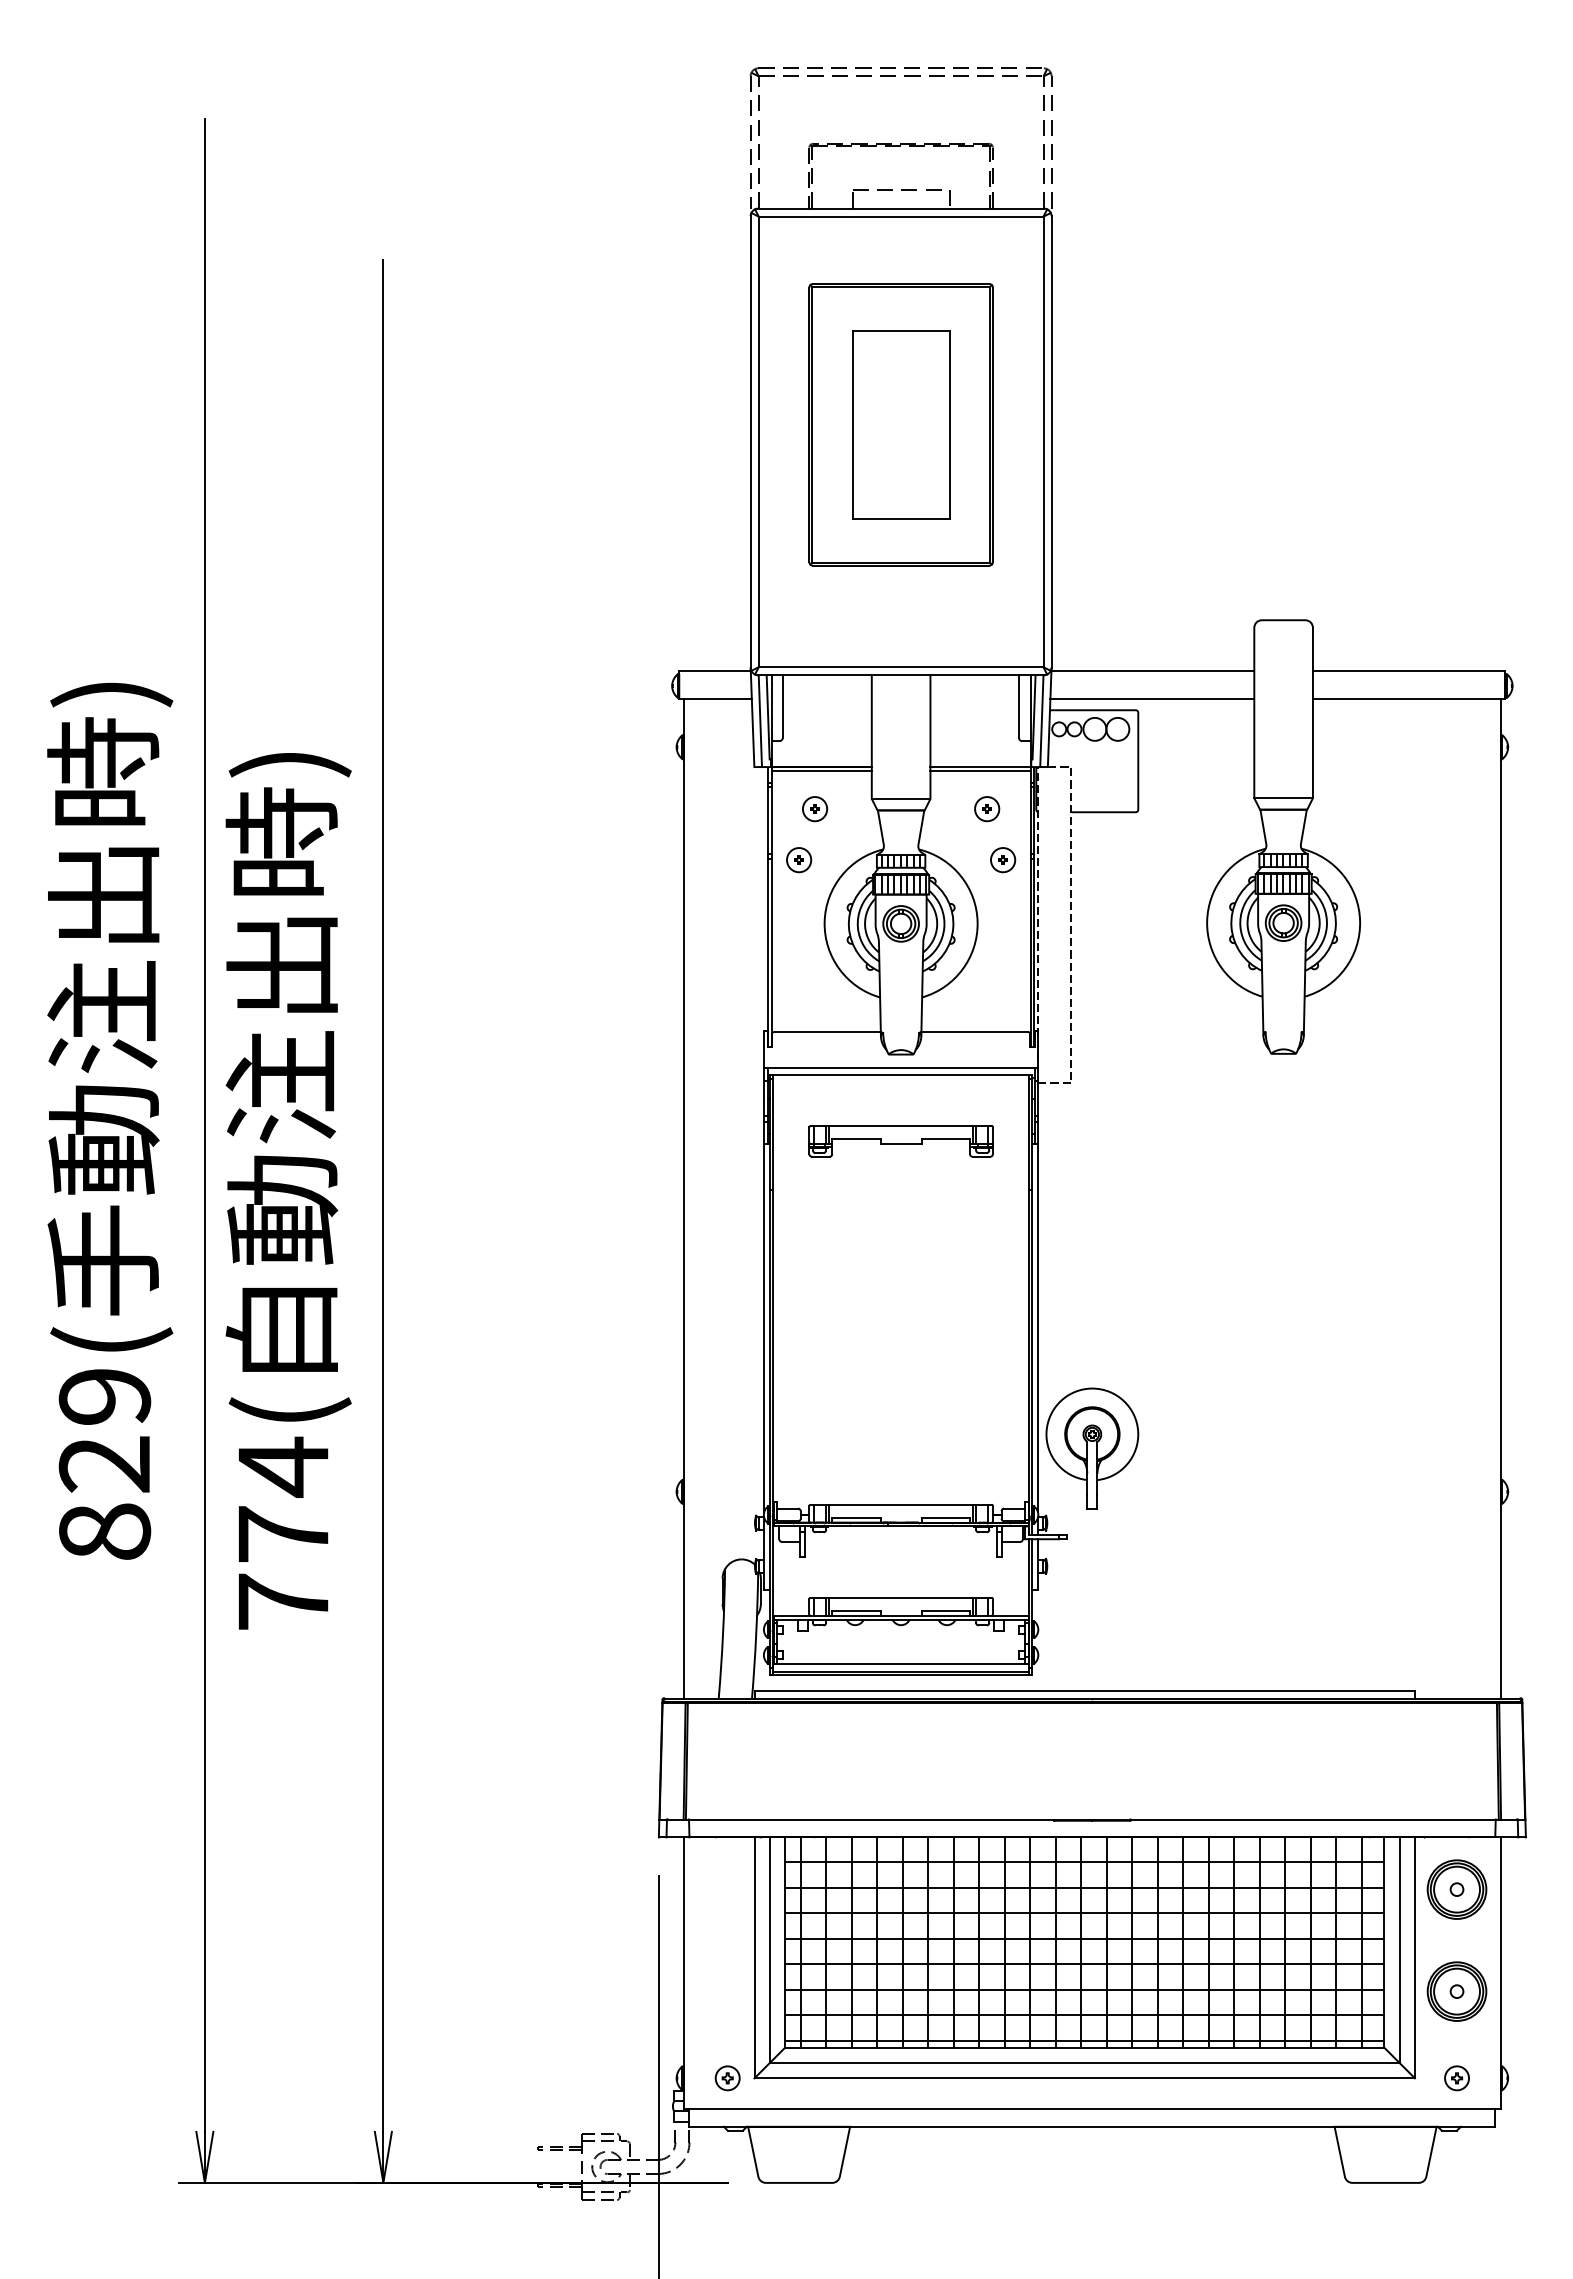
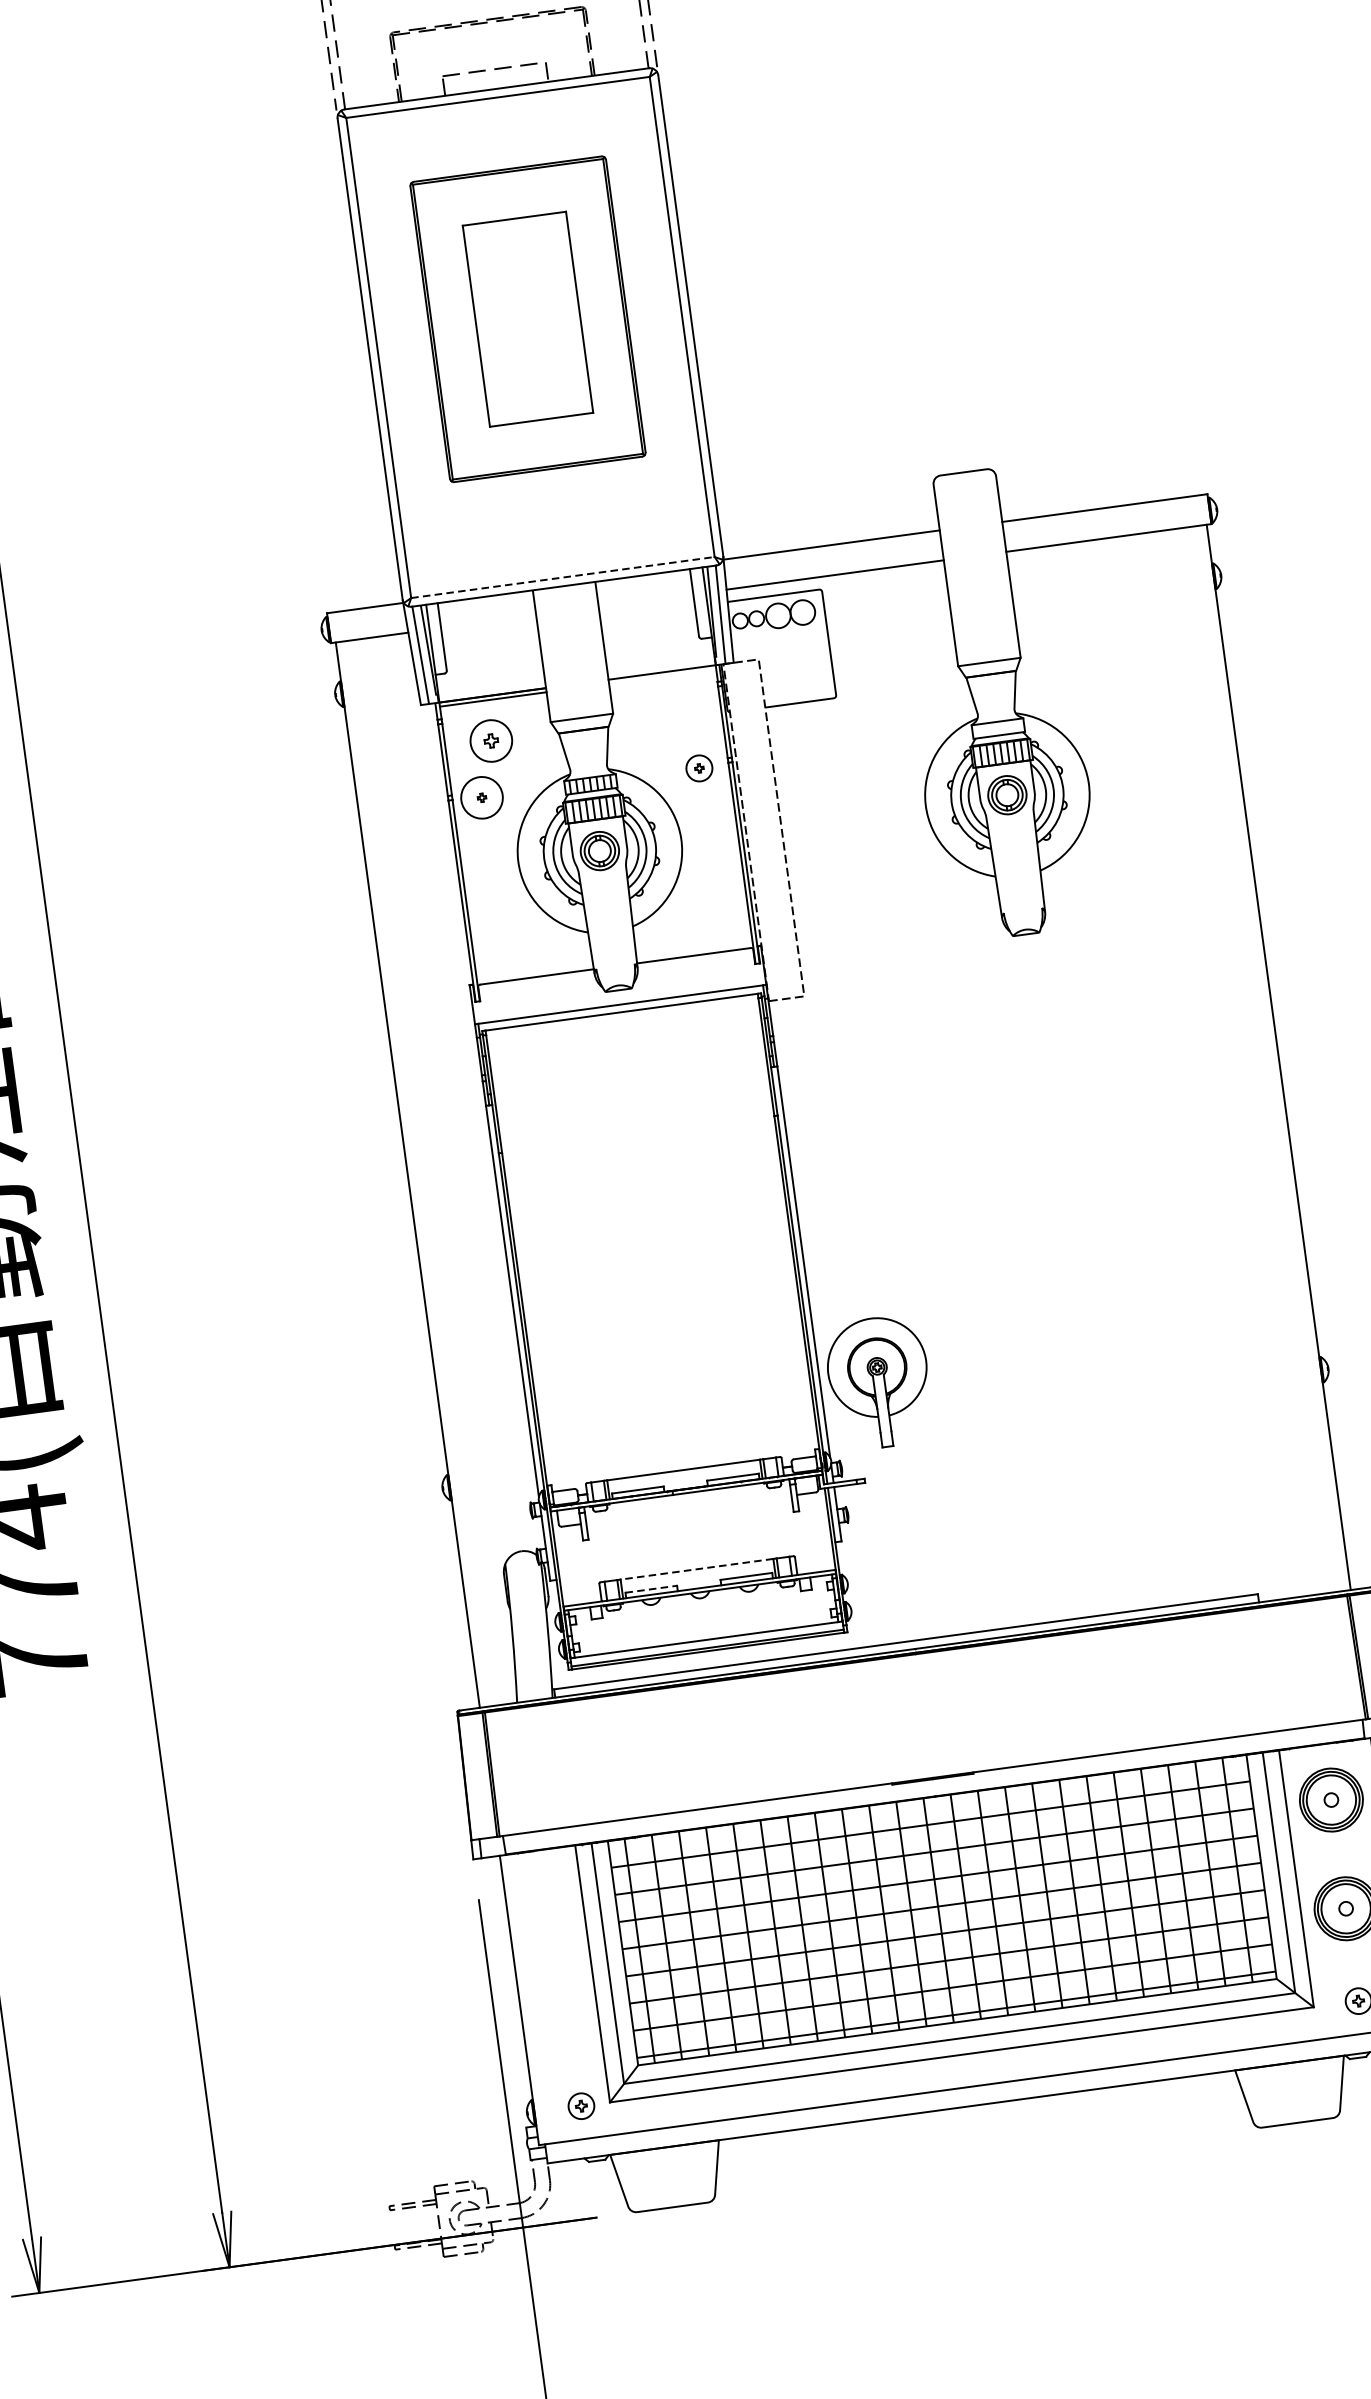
line: (901, 667) -> (563, 577), solid -> dashed
line: (980, 770) -> (662, 676), removed
part: (815, 809) -> (492, 741), size x1.6
part: (987, 809) -> (675, 716), removed
circle: (799, 860) -> (482, 798), size x1.6
hatch: (1283, 860) -> (998, 728), removed
part: (900, 1141) -> (630, 1083), removed
line: (901, 1597) -> (697, 1568), solid -> dashed
line: (856, 1610) -> (651, 1589), solid -> dashed

